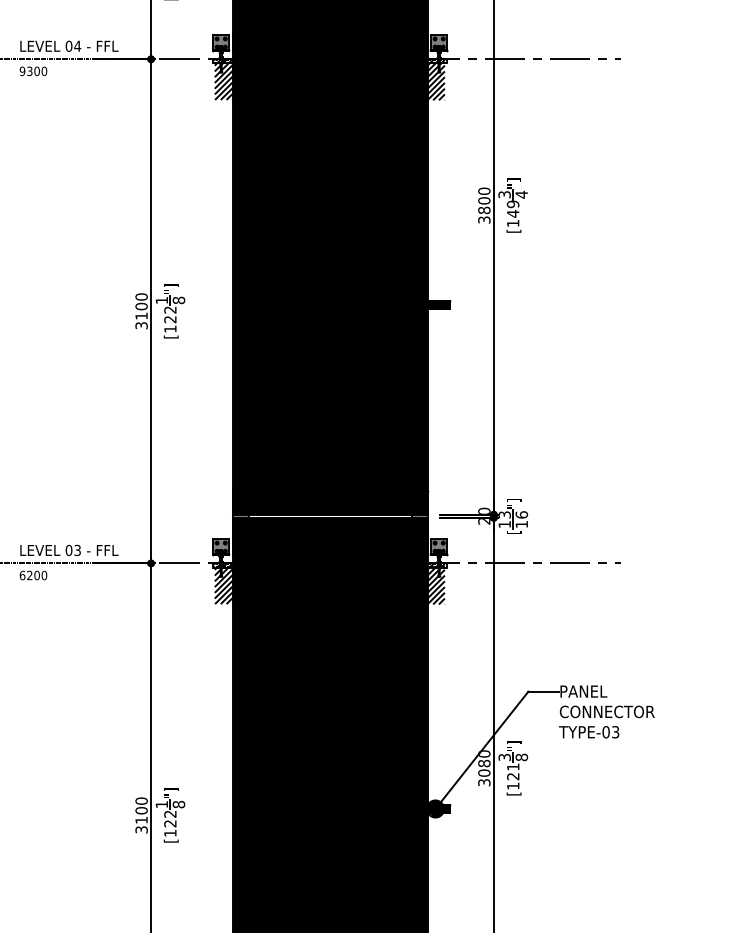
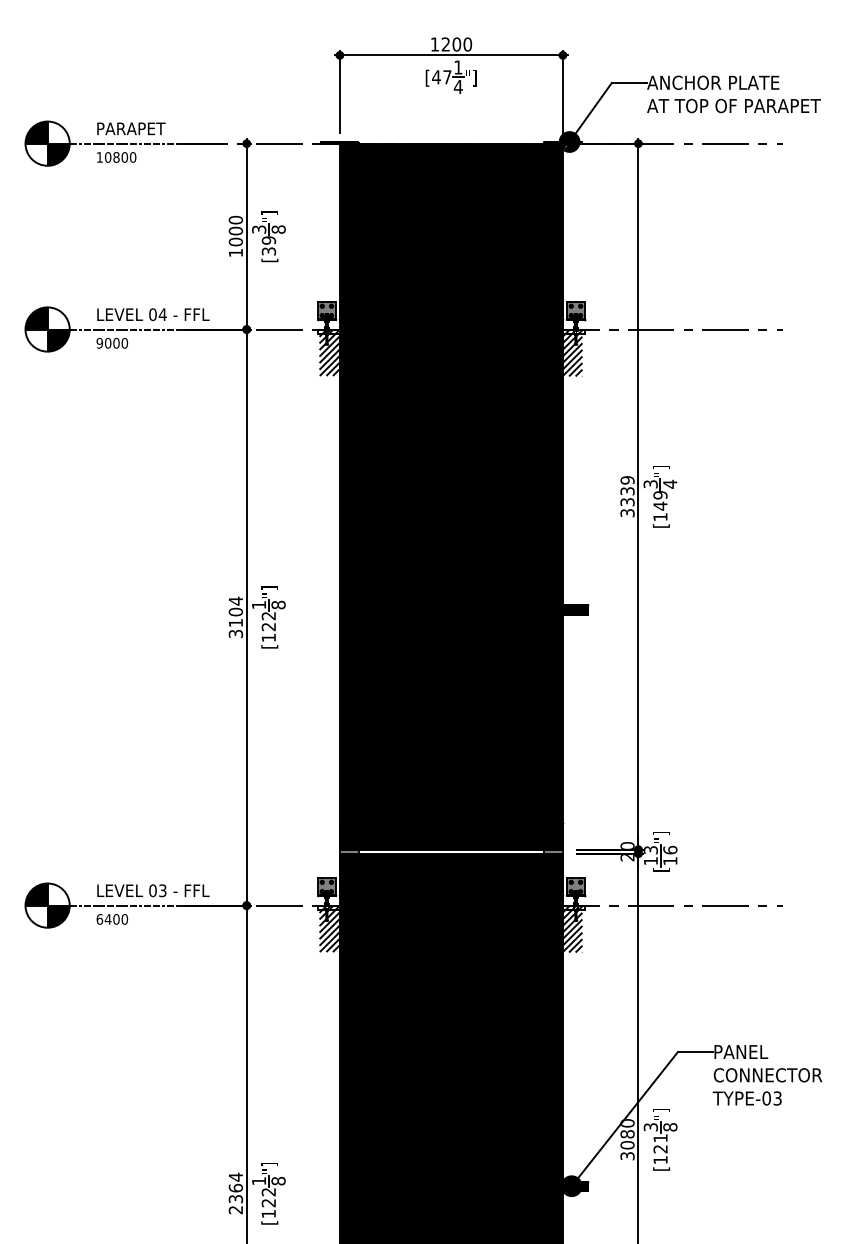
text: (30, 71) -> (108, 343), 9300 -> 9000
text: (484, 201) -> (627, 491), 3800 -> 3339
text: (141, 296) -> (235, 600), 3100 -> 3104
text: (29, 575) -> (107, 919), 6200 -> 6400
text: (141, 815) -> (235, 1193), 3100 -> 2364

